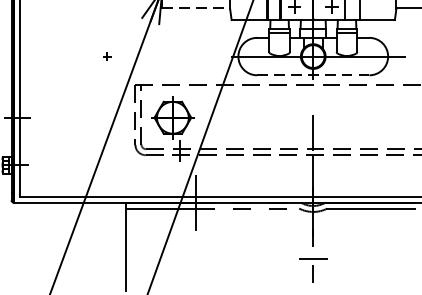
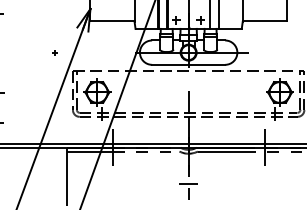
line: (197, 7) -> (113, 20), dashed -> solid
line: (313, 74) -> (188, 64), dashed -> solid

